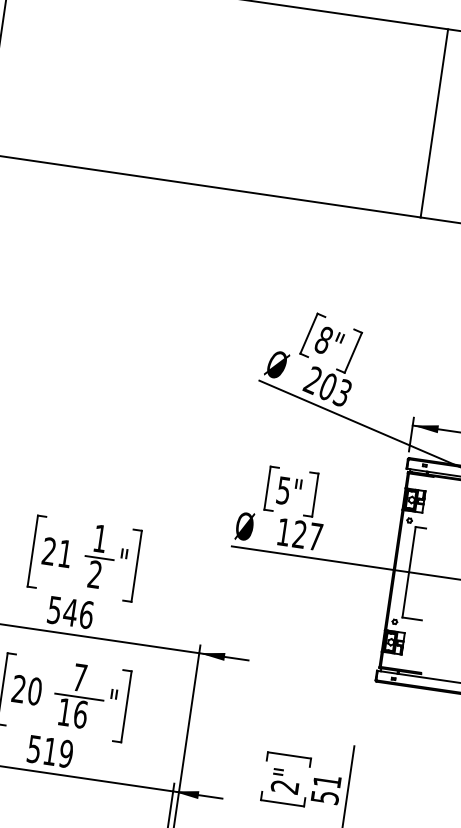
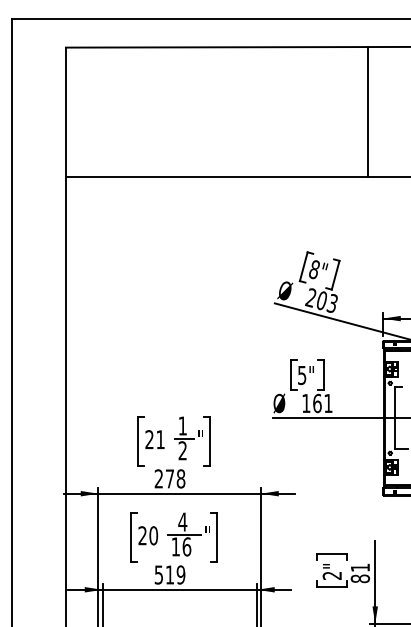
text: (307, 535) -> (322, 403), 127 -> 161
text: (69, 611) -> (169, 478), 546 -> 278
text: (79, 676) -> (182, 521), 7 -> 4
text: (325, 796) -> (360, 578), 51 -> 81

